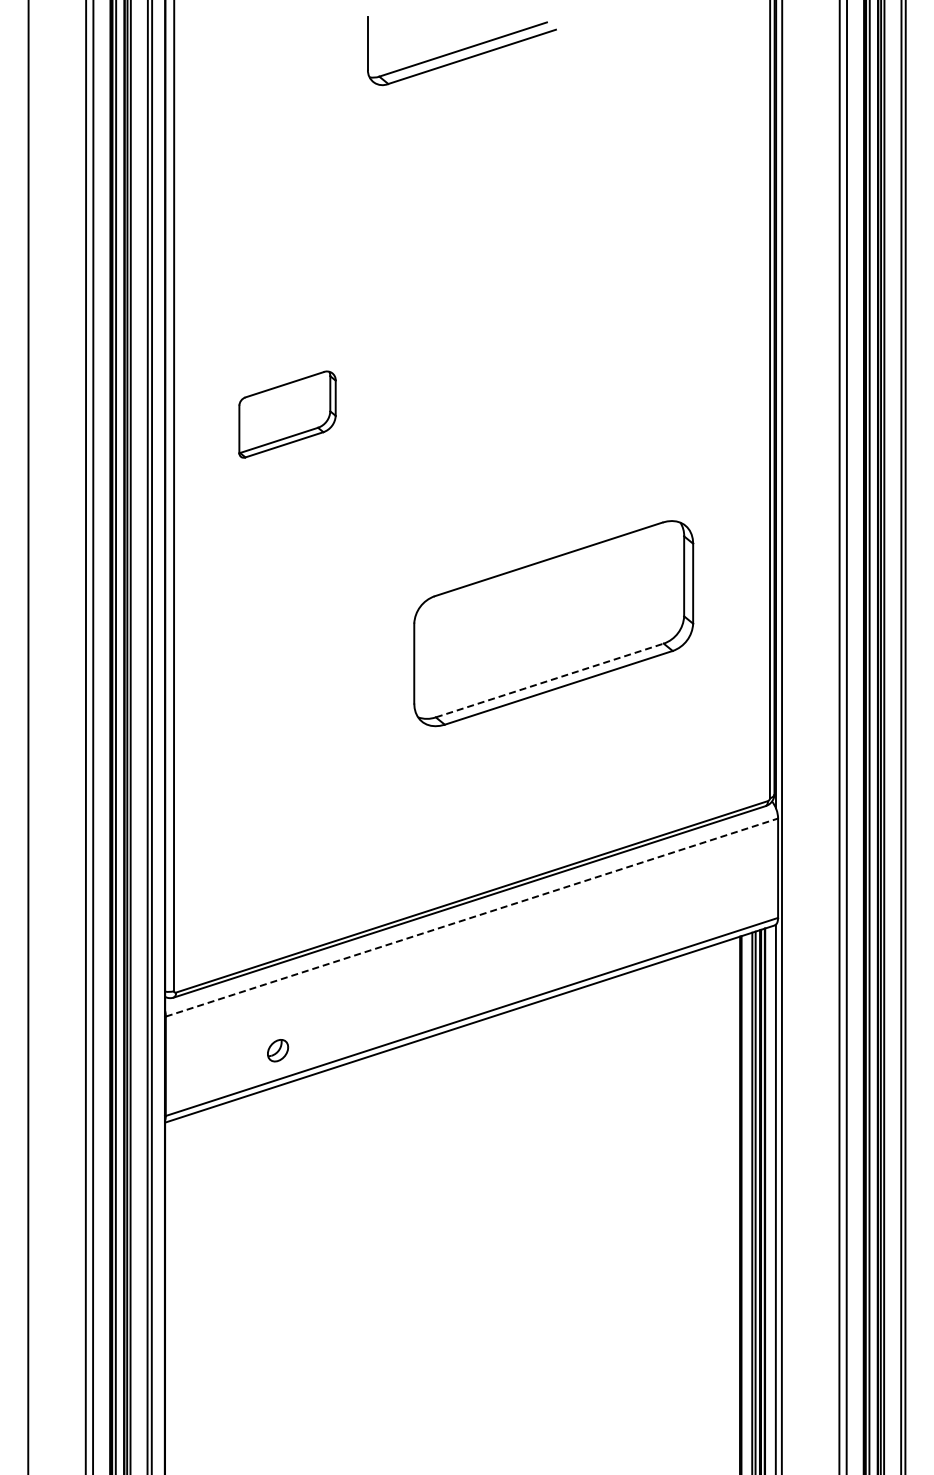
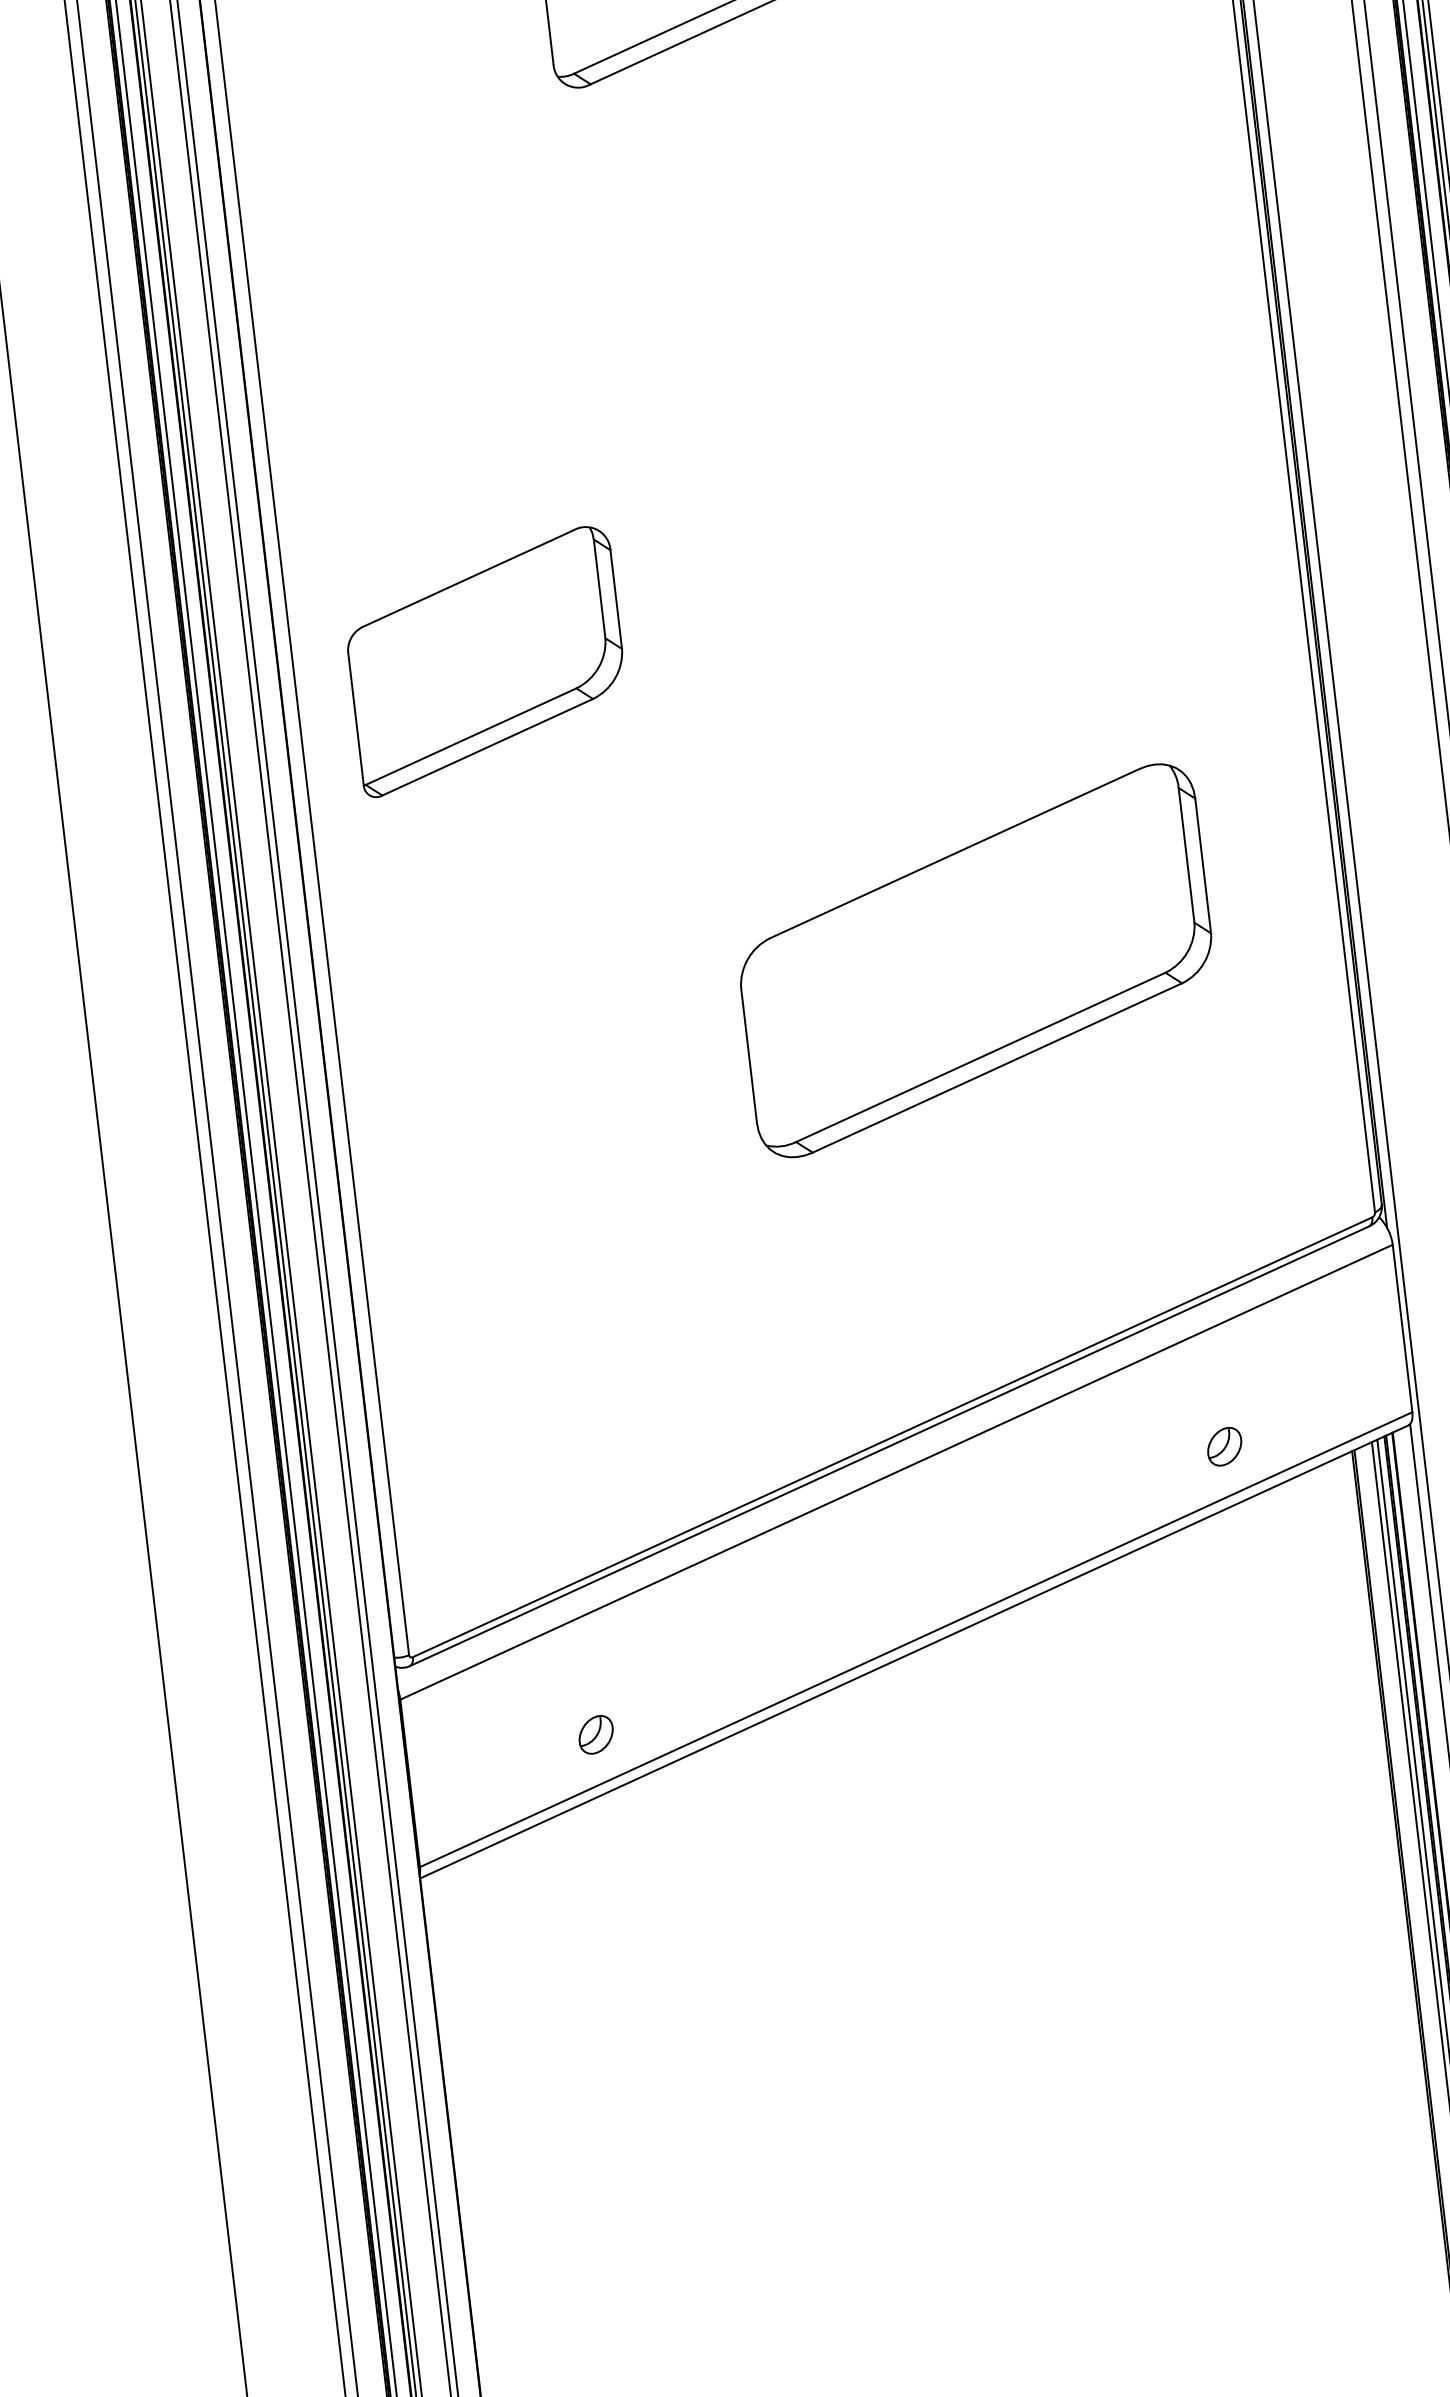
part: (287, 414) -> (486, 661), size x1.67
line: (549, 680) -> (980, 1057), dashed -> solid
line: (471, 917) -> (895, 1472), dashed -> solid
part: (665, 924) -> (1223, 1445), added

